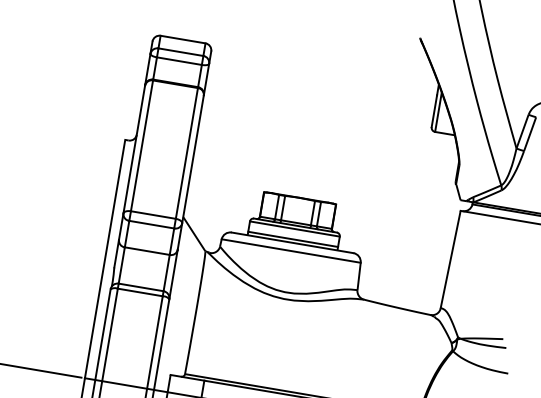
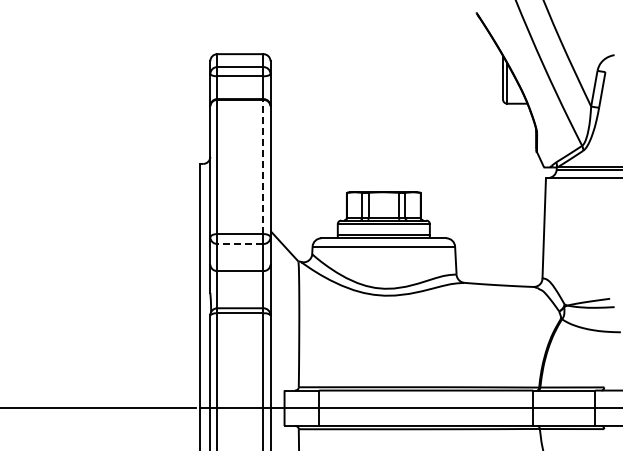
line: (187, 152) -> (263, 166), solid -> dashed
line: (150, 224) -> (239, 243), solid -> dashed

